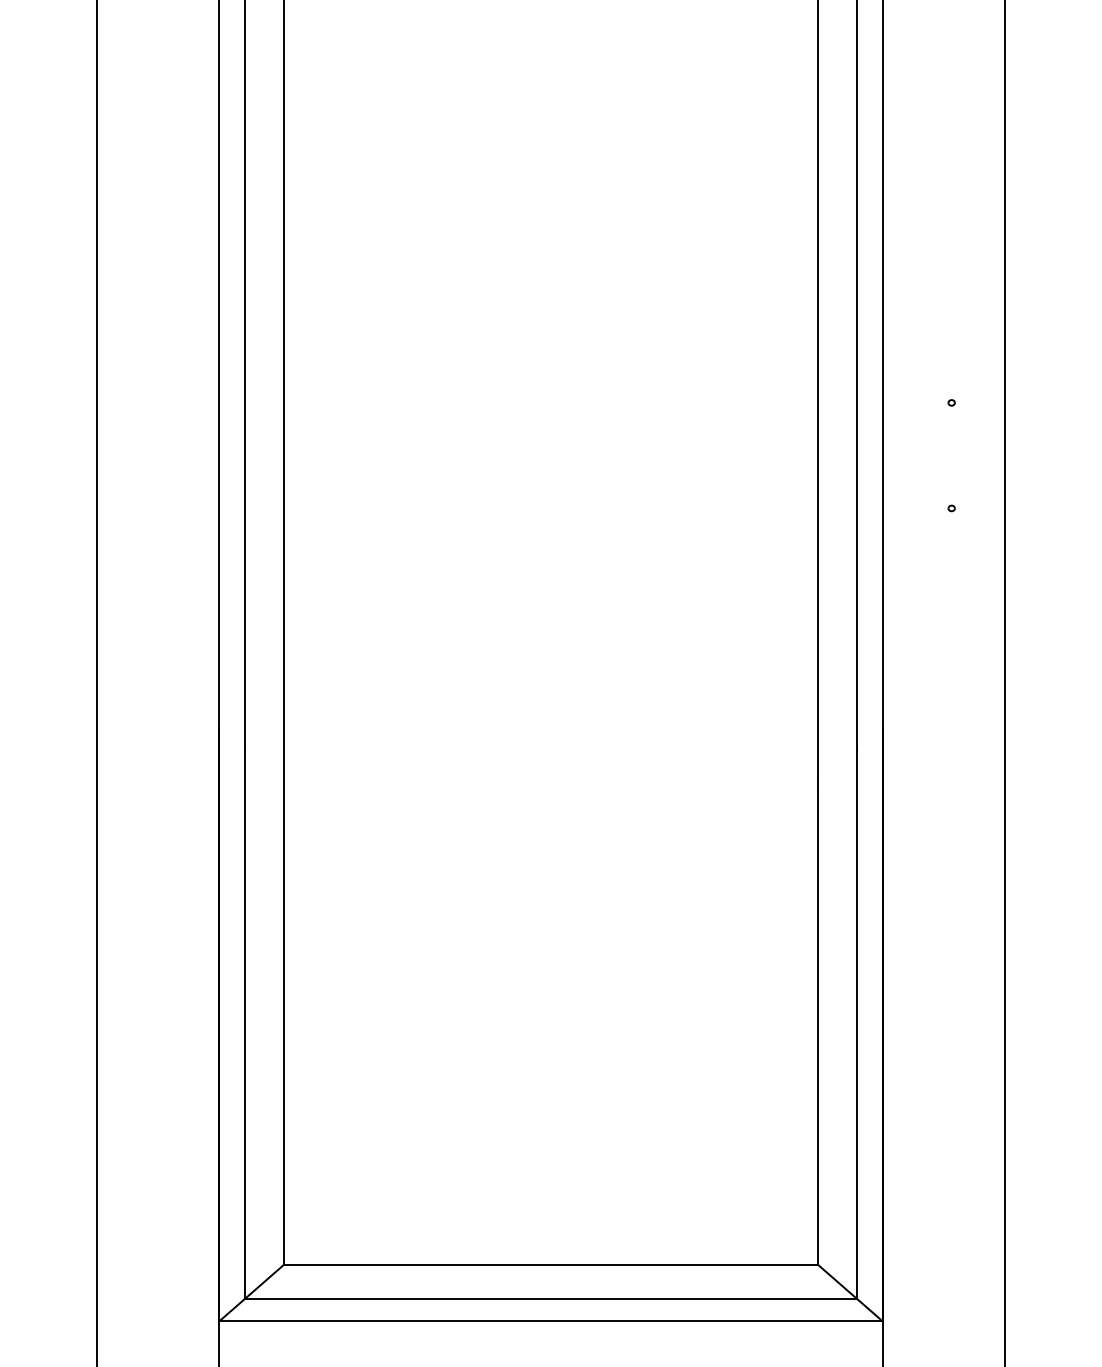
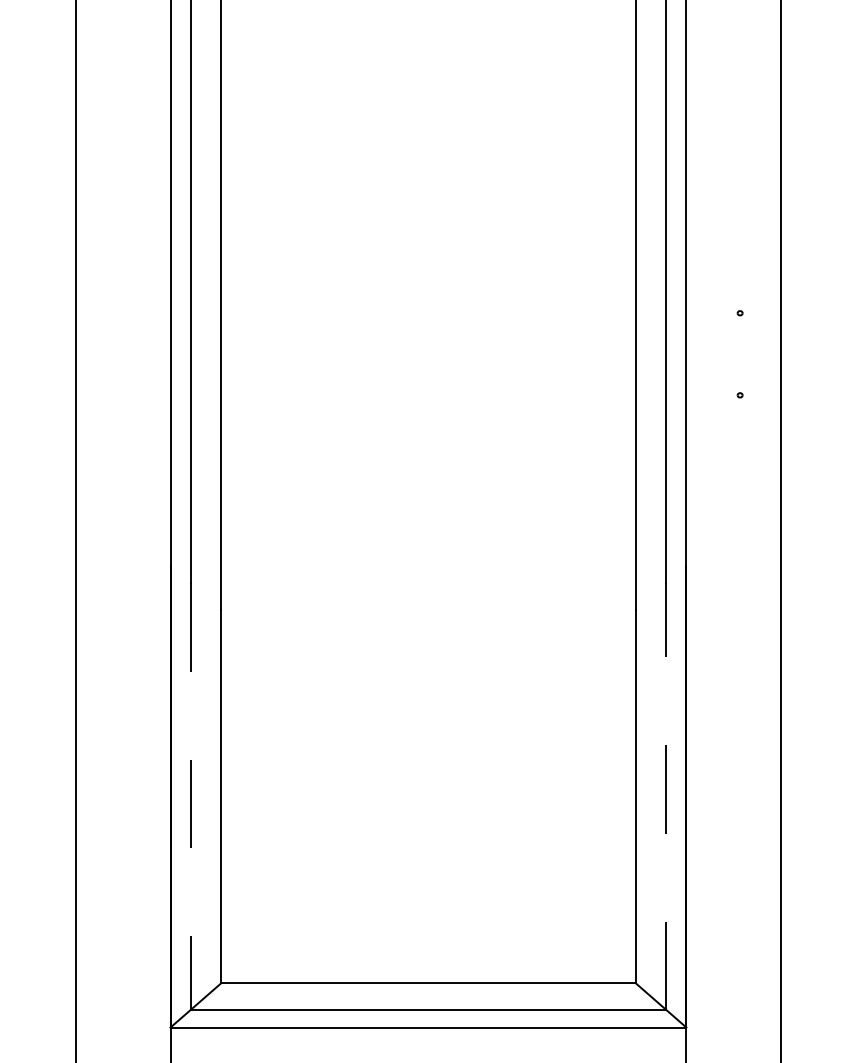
line: (856, 1023) -> (666, 795), solid -> dashed
line: (245, 1024) -> (190, 796), solid -> dashed

